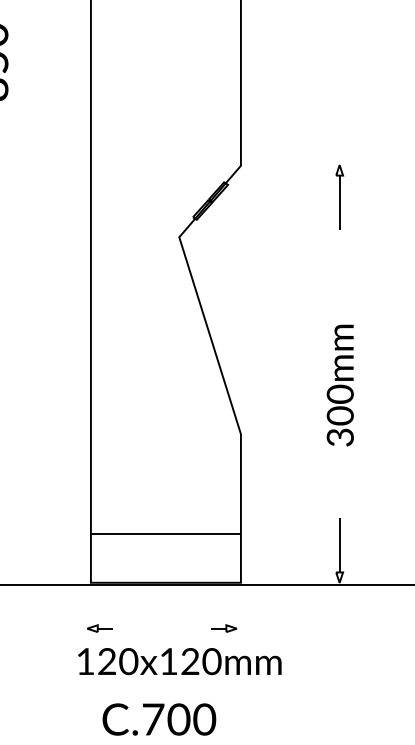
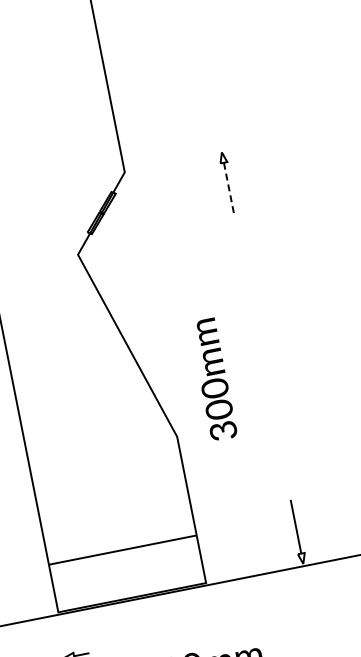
line: (339, 203) -> (229, 190), solid -> dashed
text: (339, 385) -> (212, 379), moved
part: (224, 628) -> (198, 631), removed

